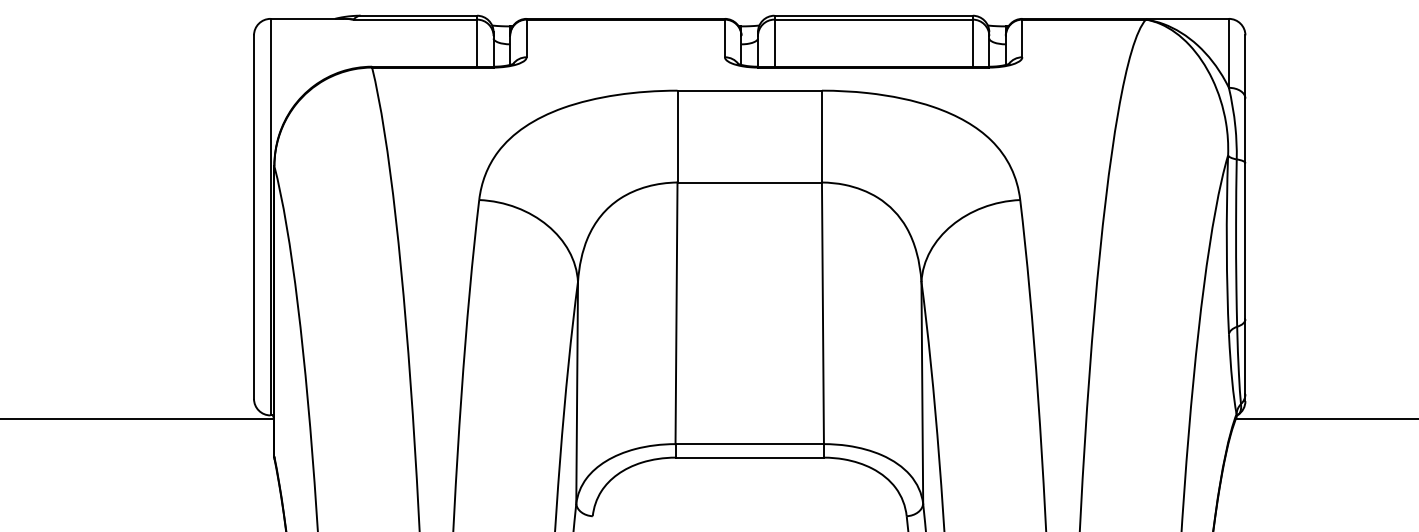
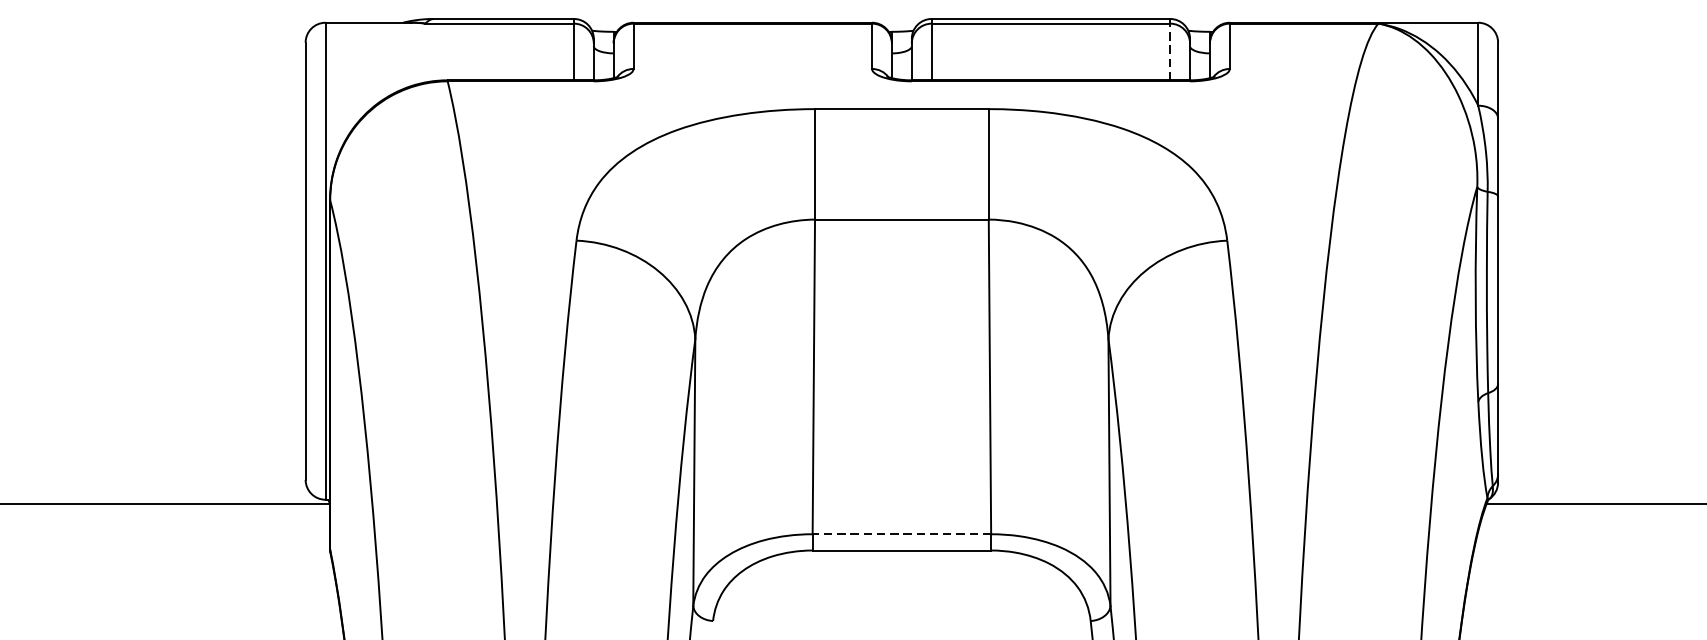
line: (972, 43) -> (1169, 52), solid -> dashed
line: (749, 444) -> (901, 534), solid -> dashed

